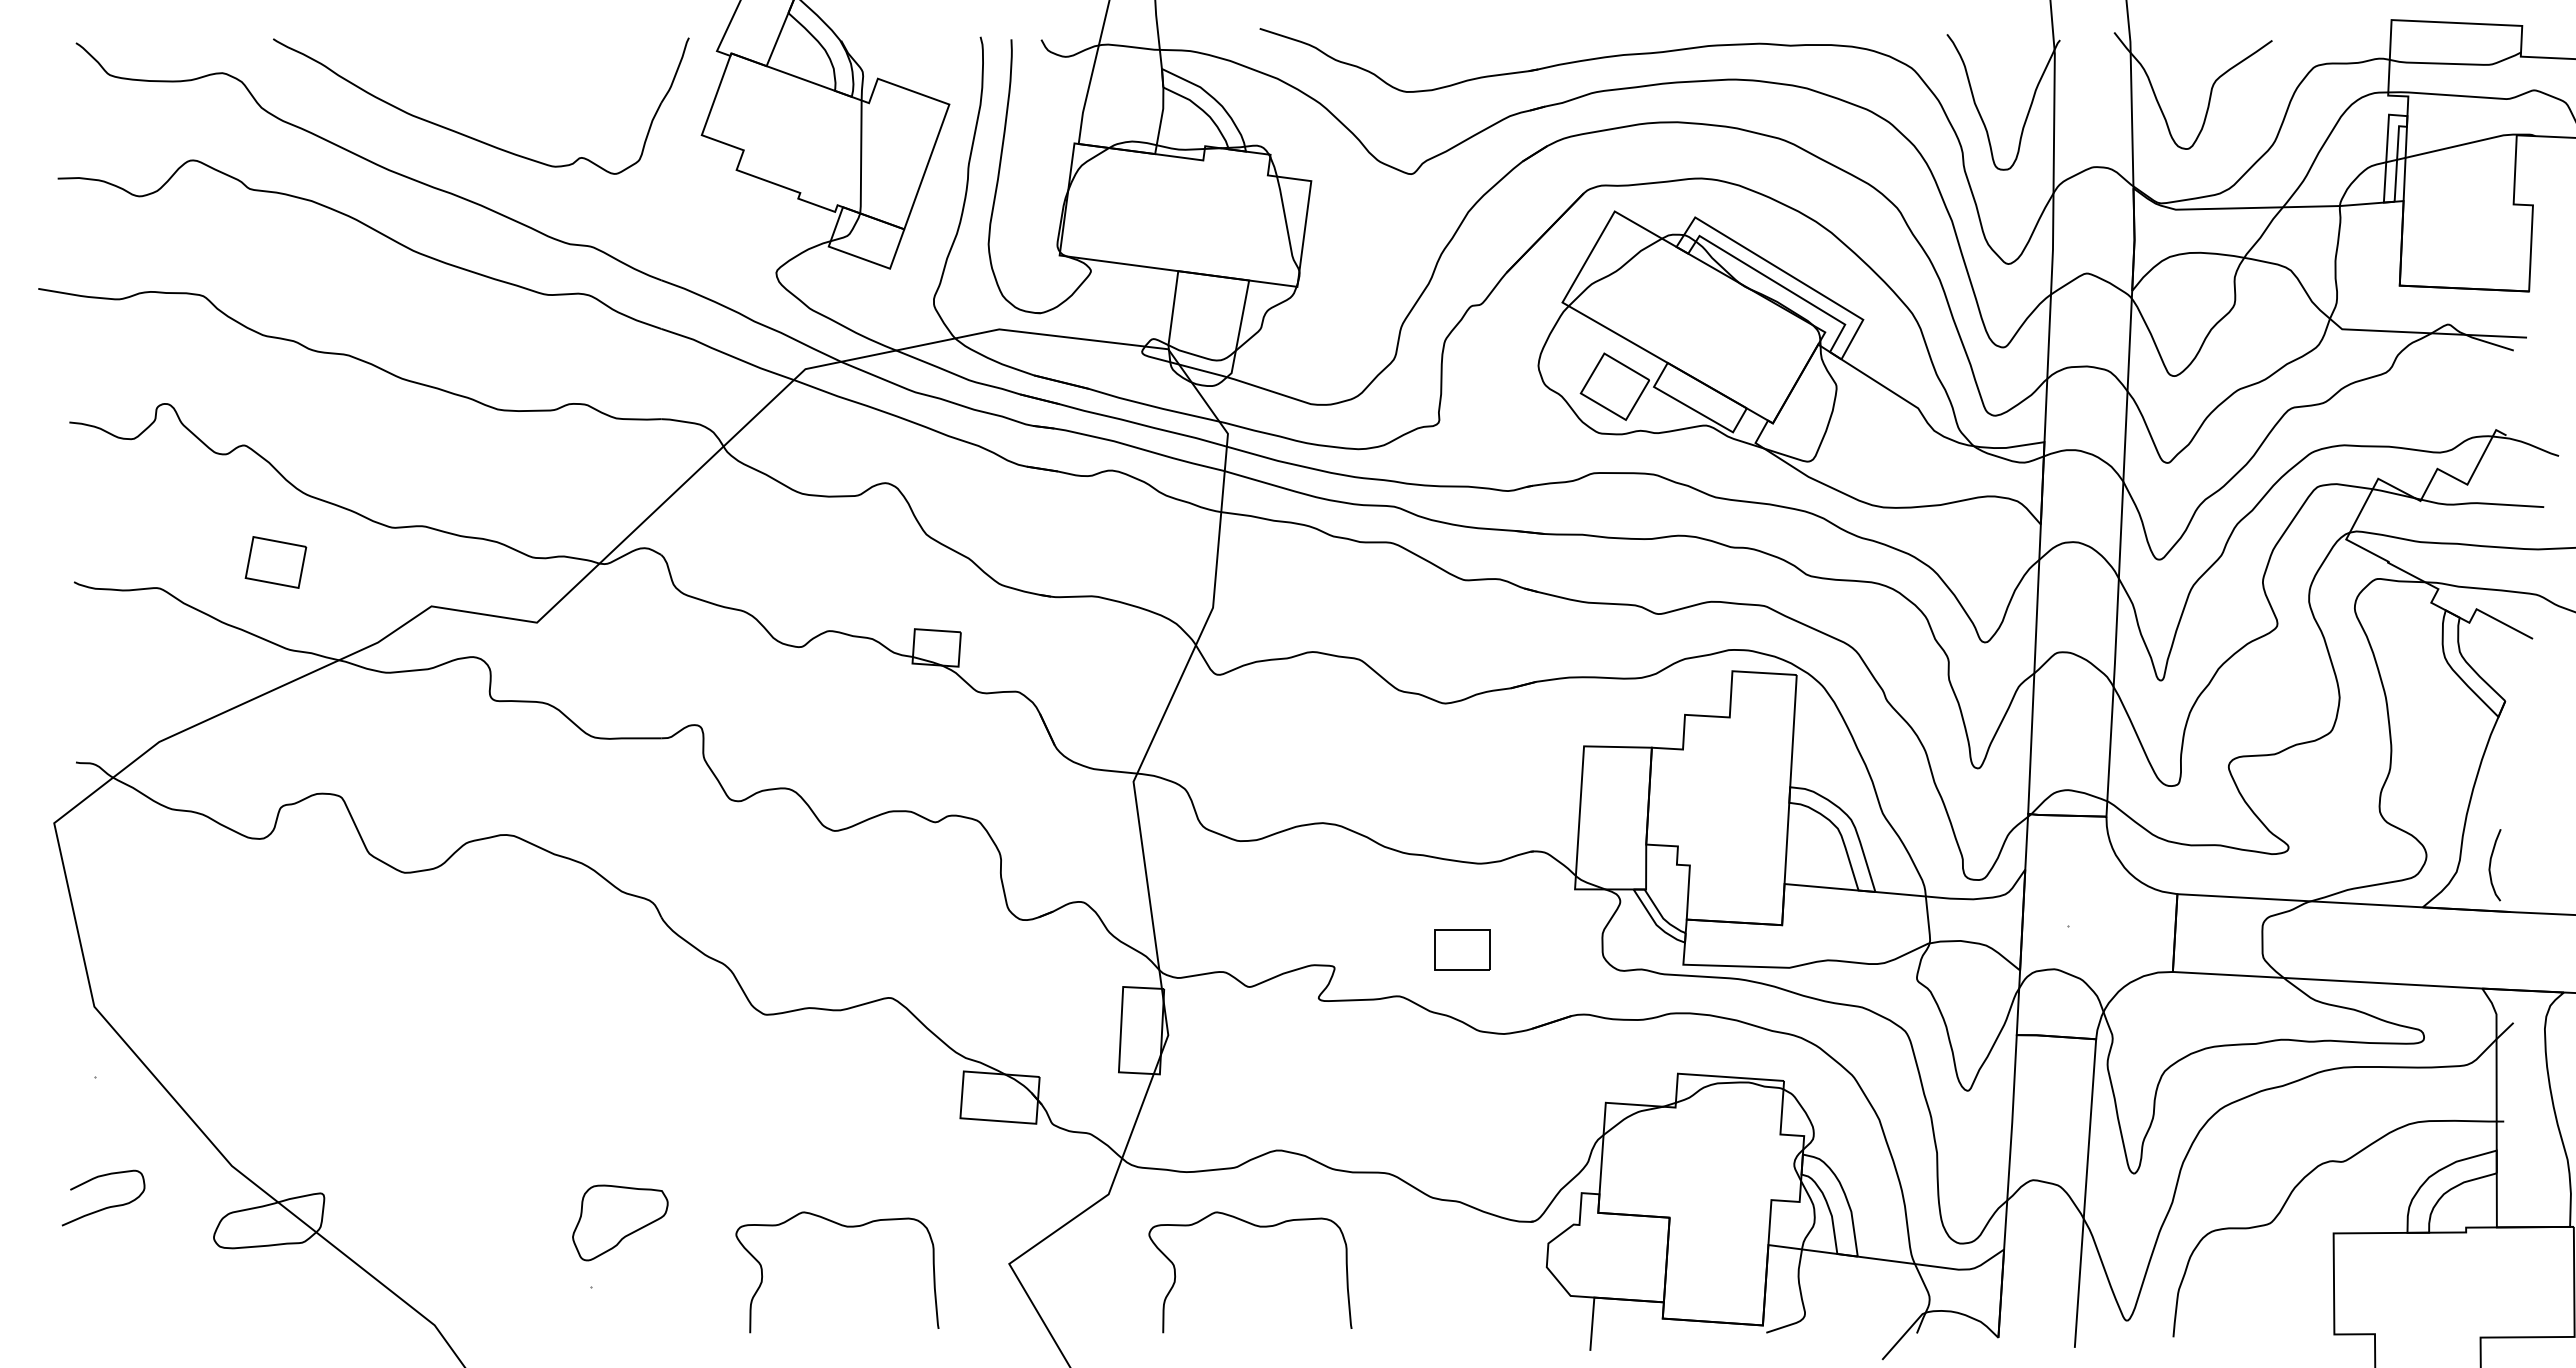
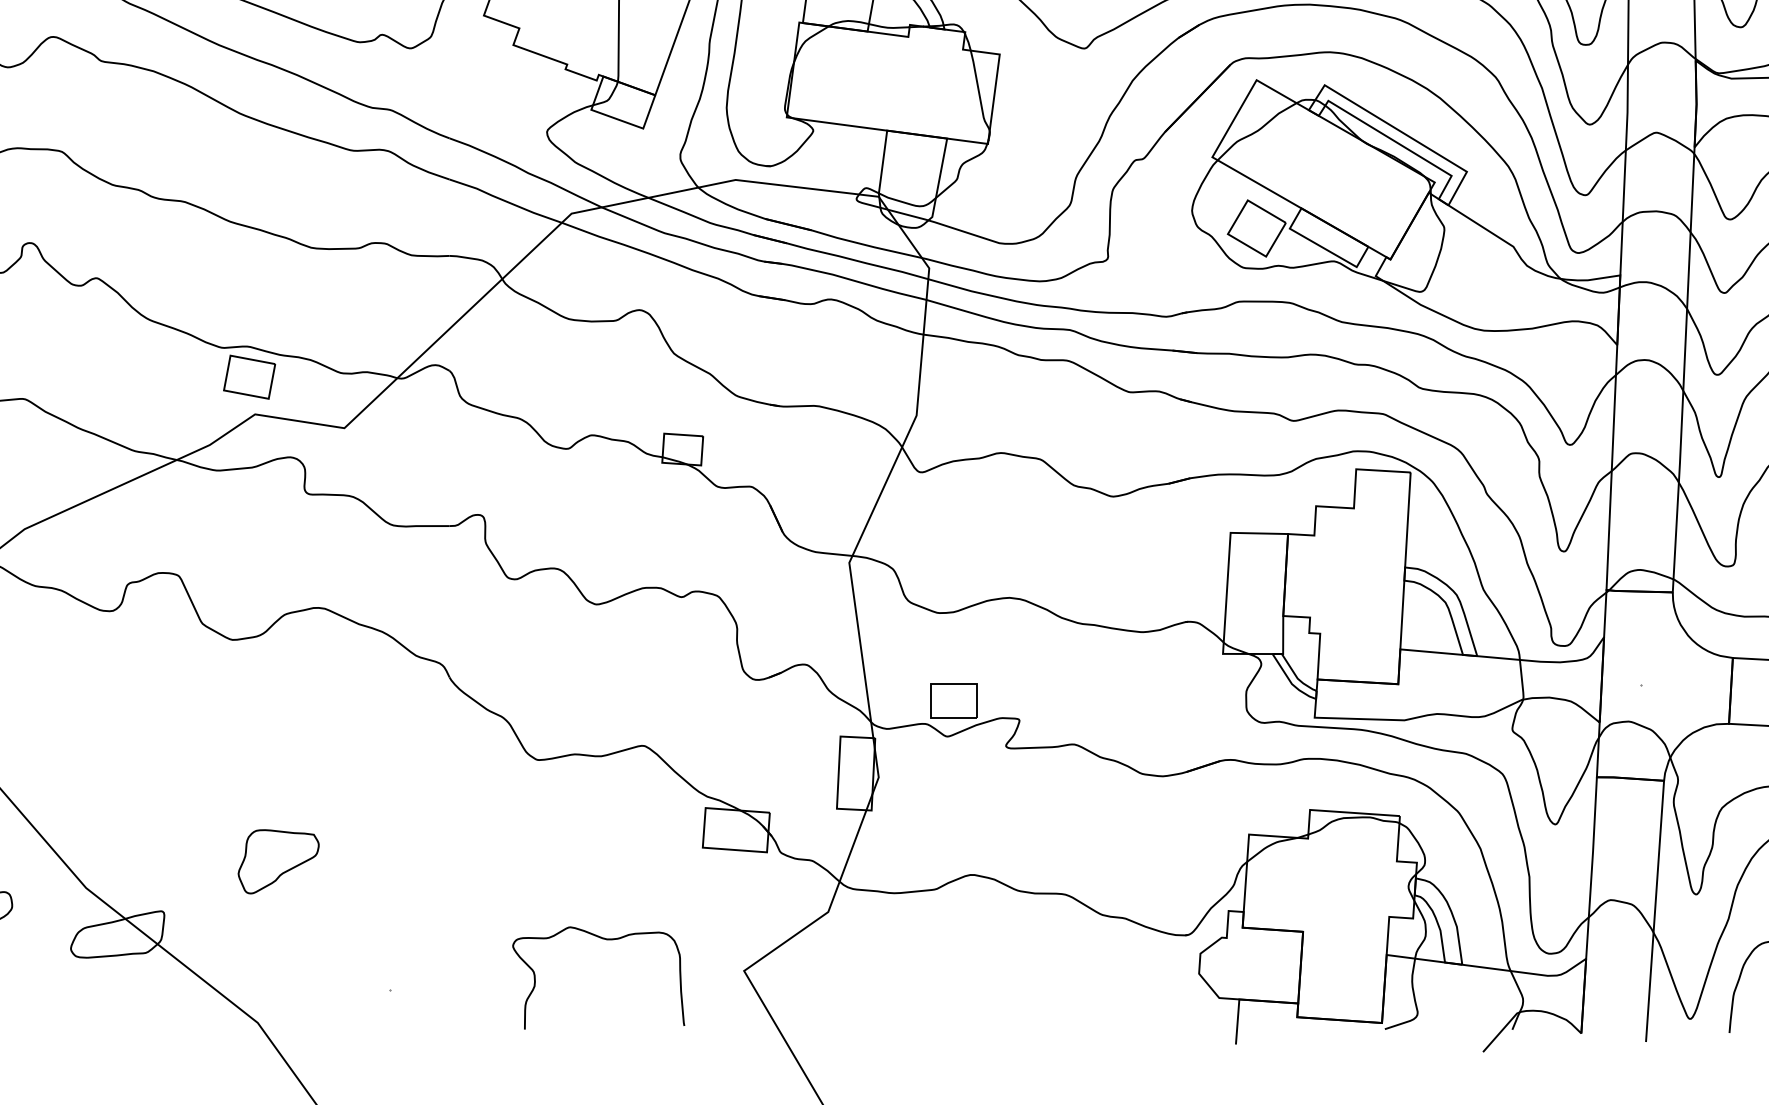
part: (275, 562) -> (249, 377), moved
part: (1462, 949) -> (954, 699), moved
part: (620, 1222) -> (278, 861), moved
curve: (1258, 1227) -> (955, 940), removed

